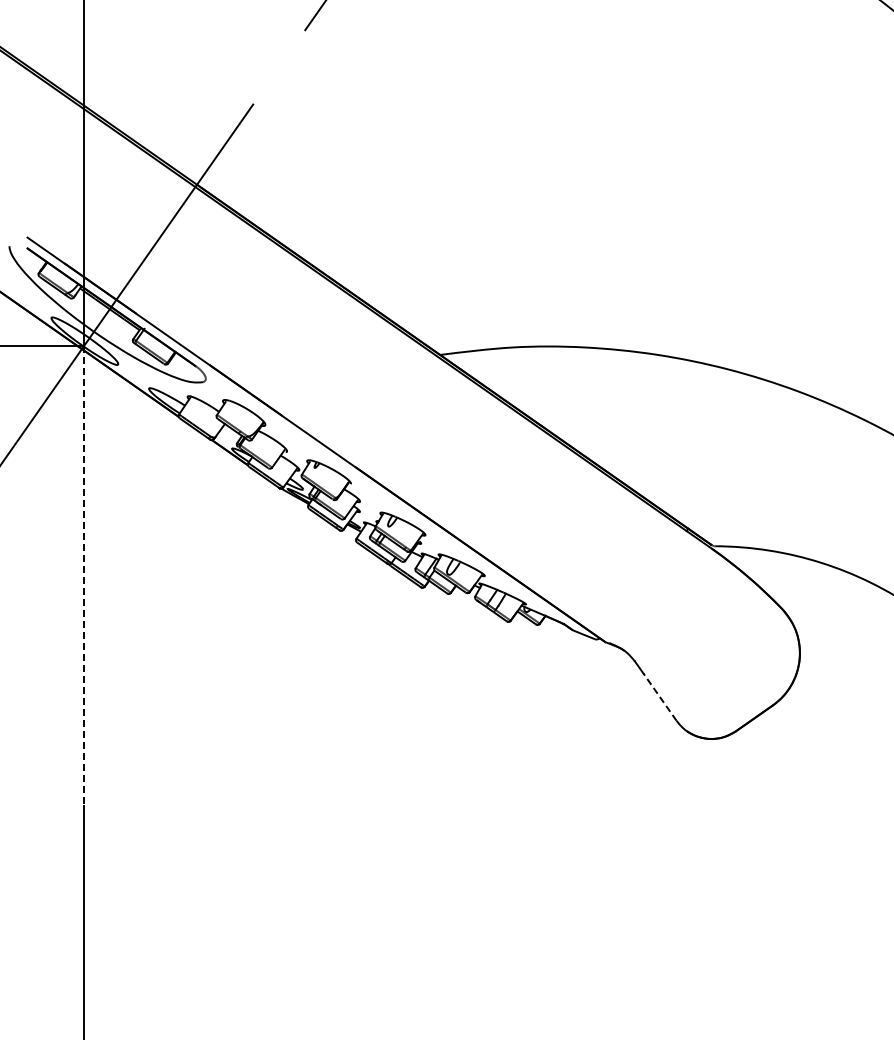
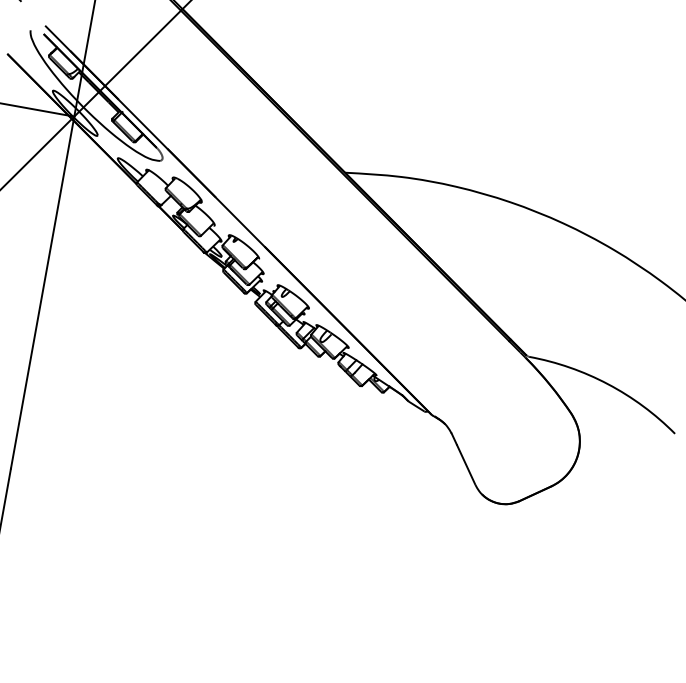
line: (84, 576) -> (42, 293), dashed -> solid
line: (660, 697) -> (466, 464), dashed -> solid

